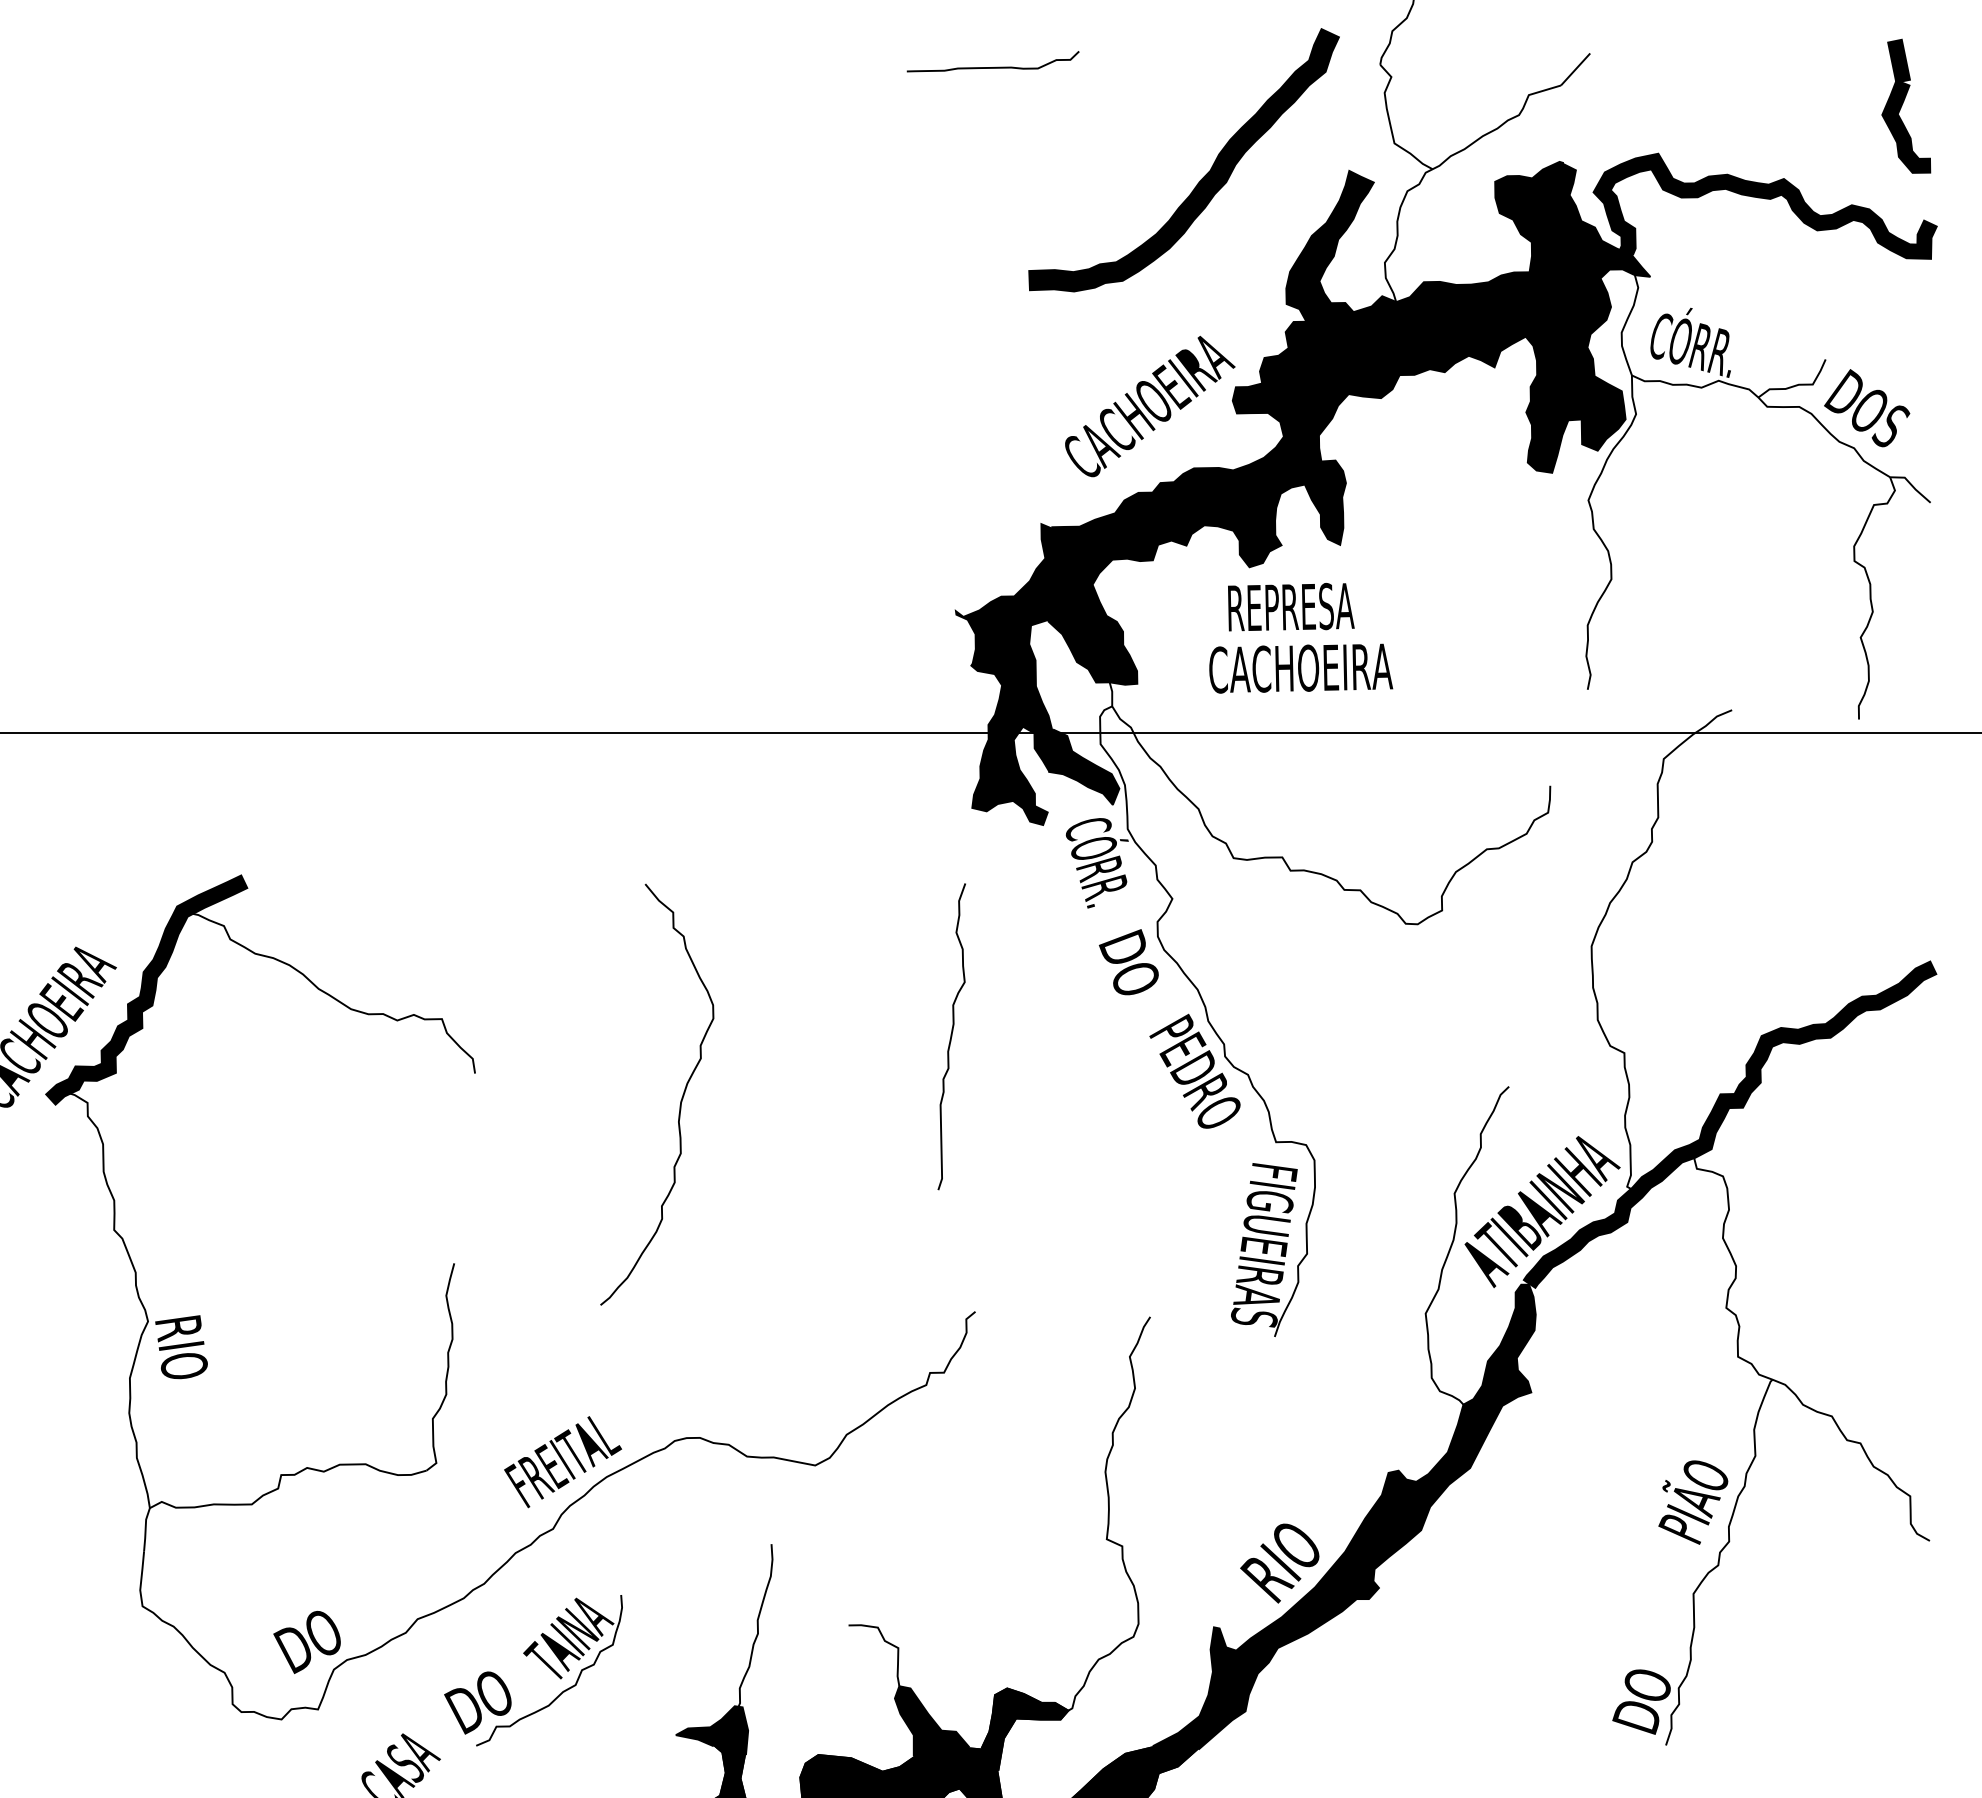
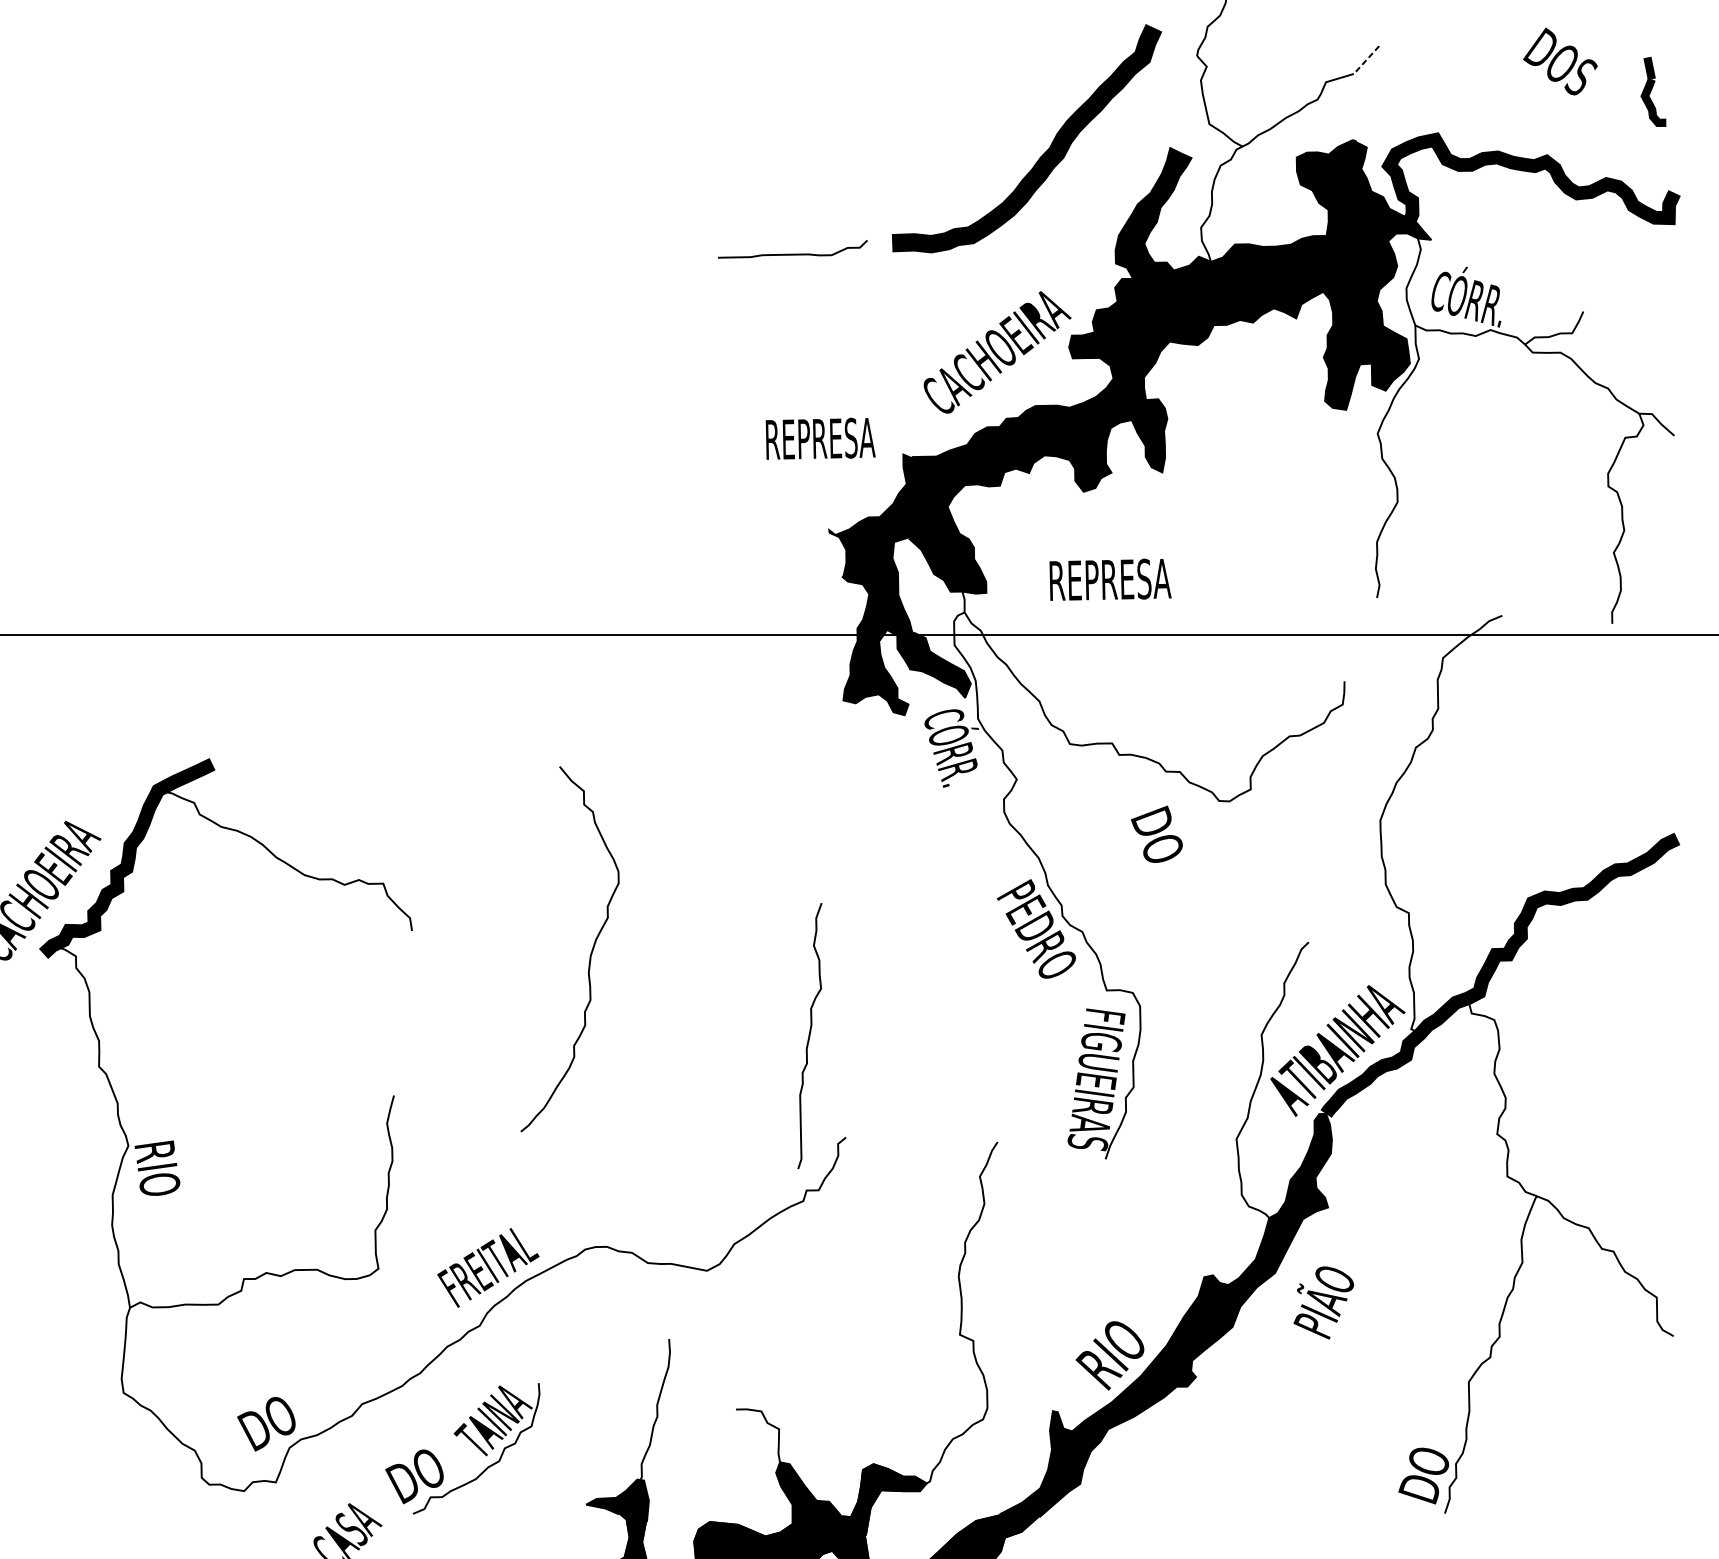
curve: (992, 67) -> (792, 254), moved
line: (1575, 69) -> (1366, 60), solid -> dashed
part: (1906, 105) -> (1653, 91), size x0.6
text: (1867, 408) -> (1560, 61), moved
text: (1291, 607) -> (820, 439), moved
text: (1301, 668) -> (1128, 579), CACHOEIRA -> REPRESA
text: (1128, 962) -> (1156, 834), moved
curve: (951, 1036) -> (809, 1035), moved
text: (1693, 1502) -> (1323, 1302), moved

